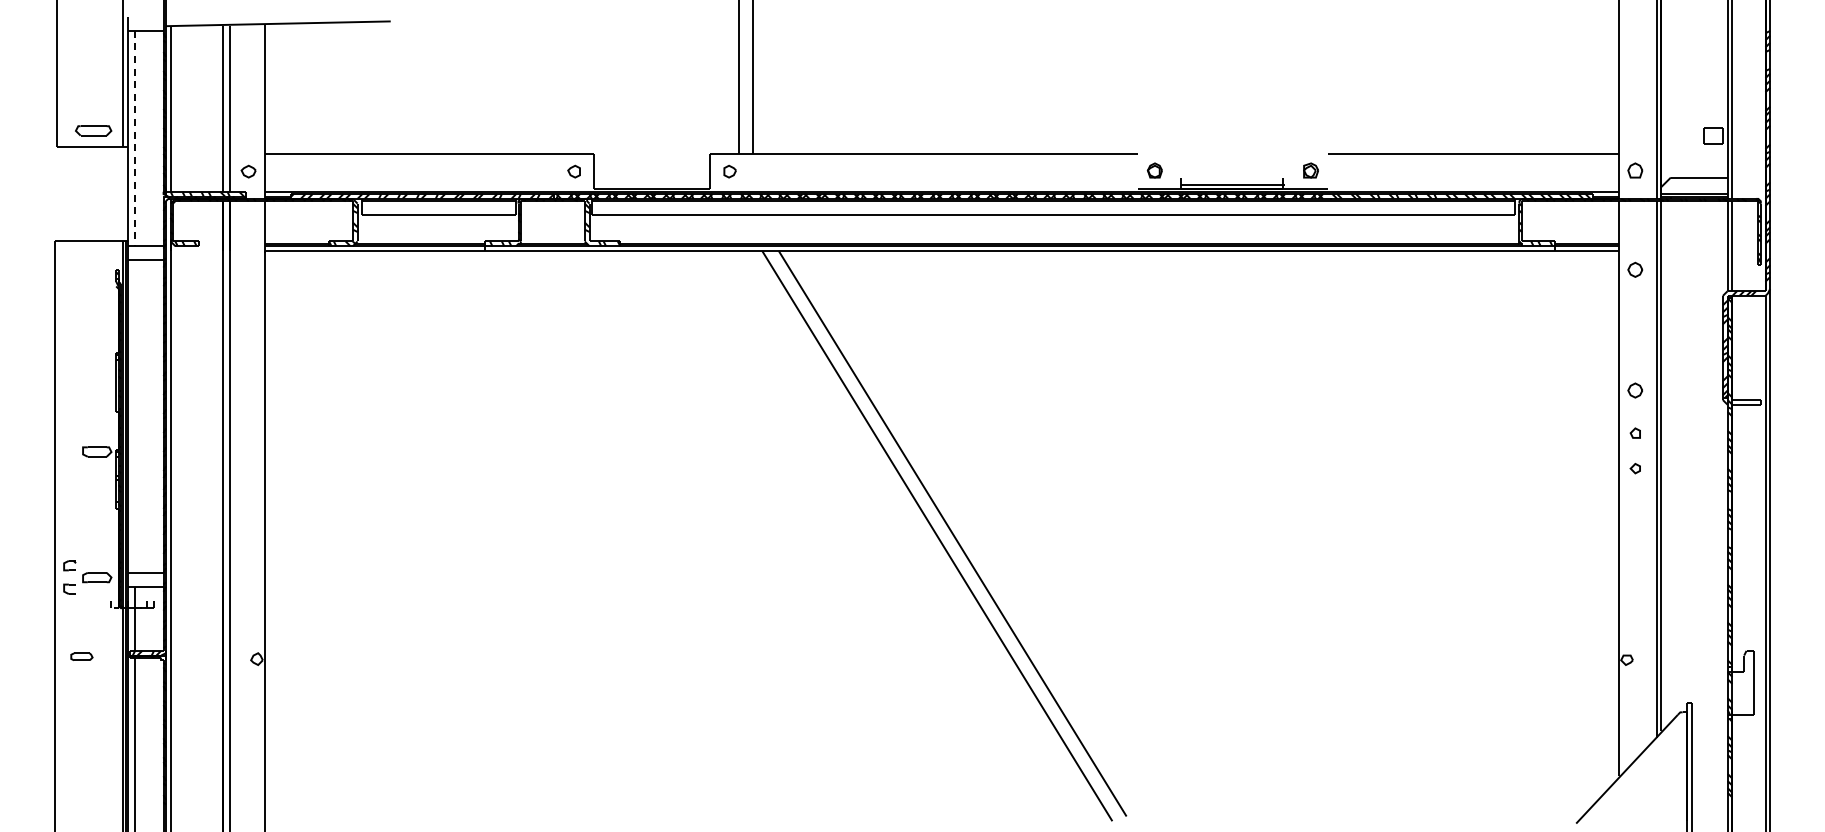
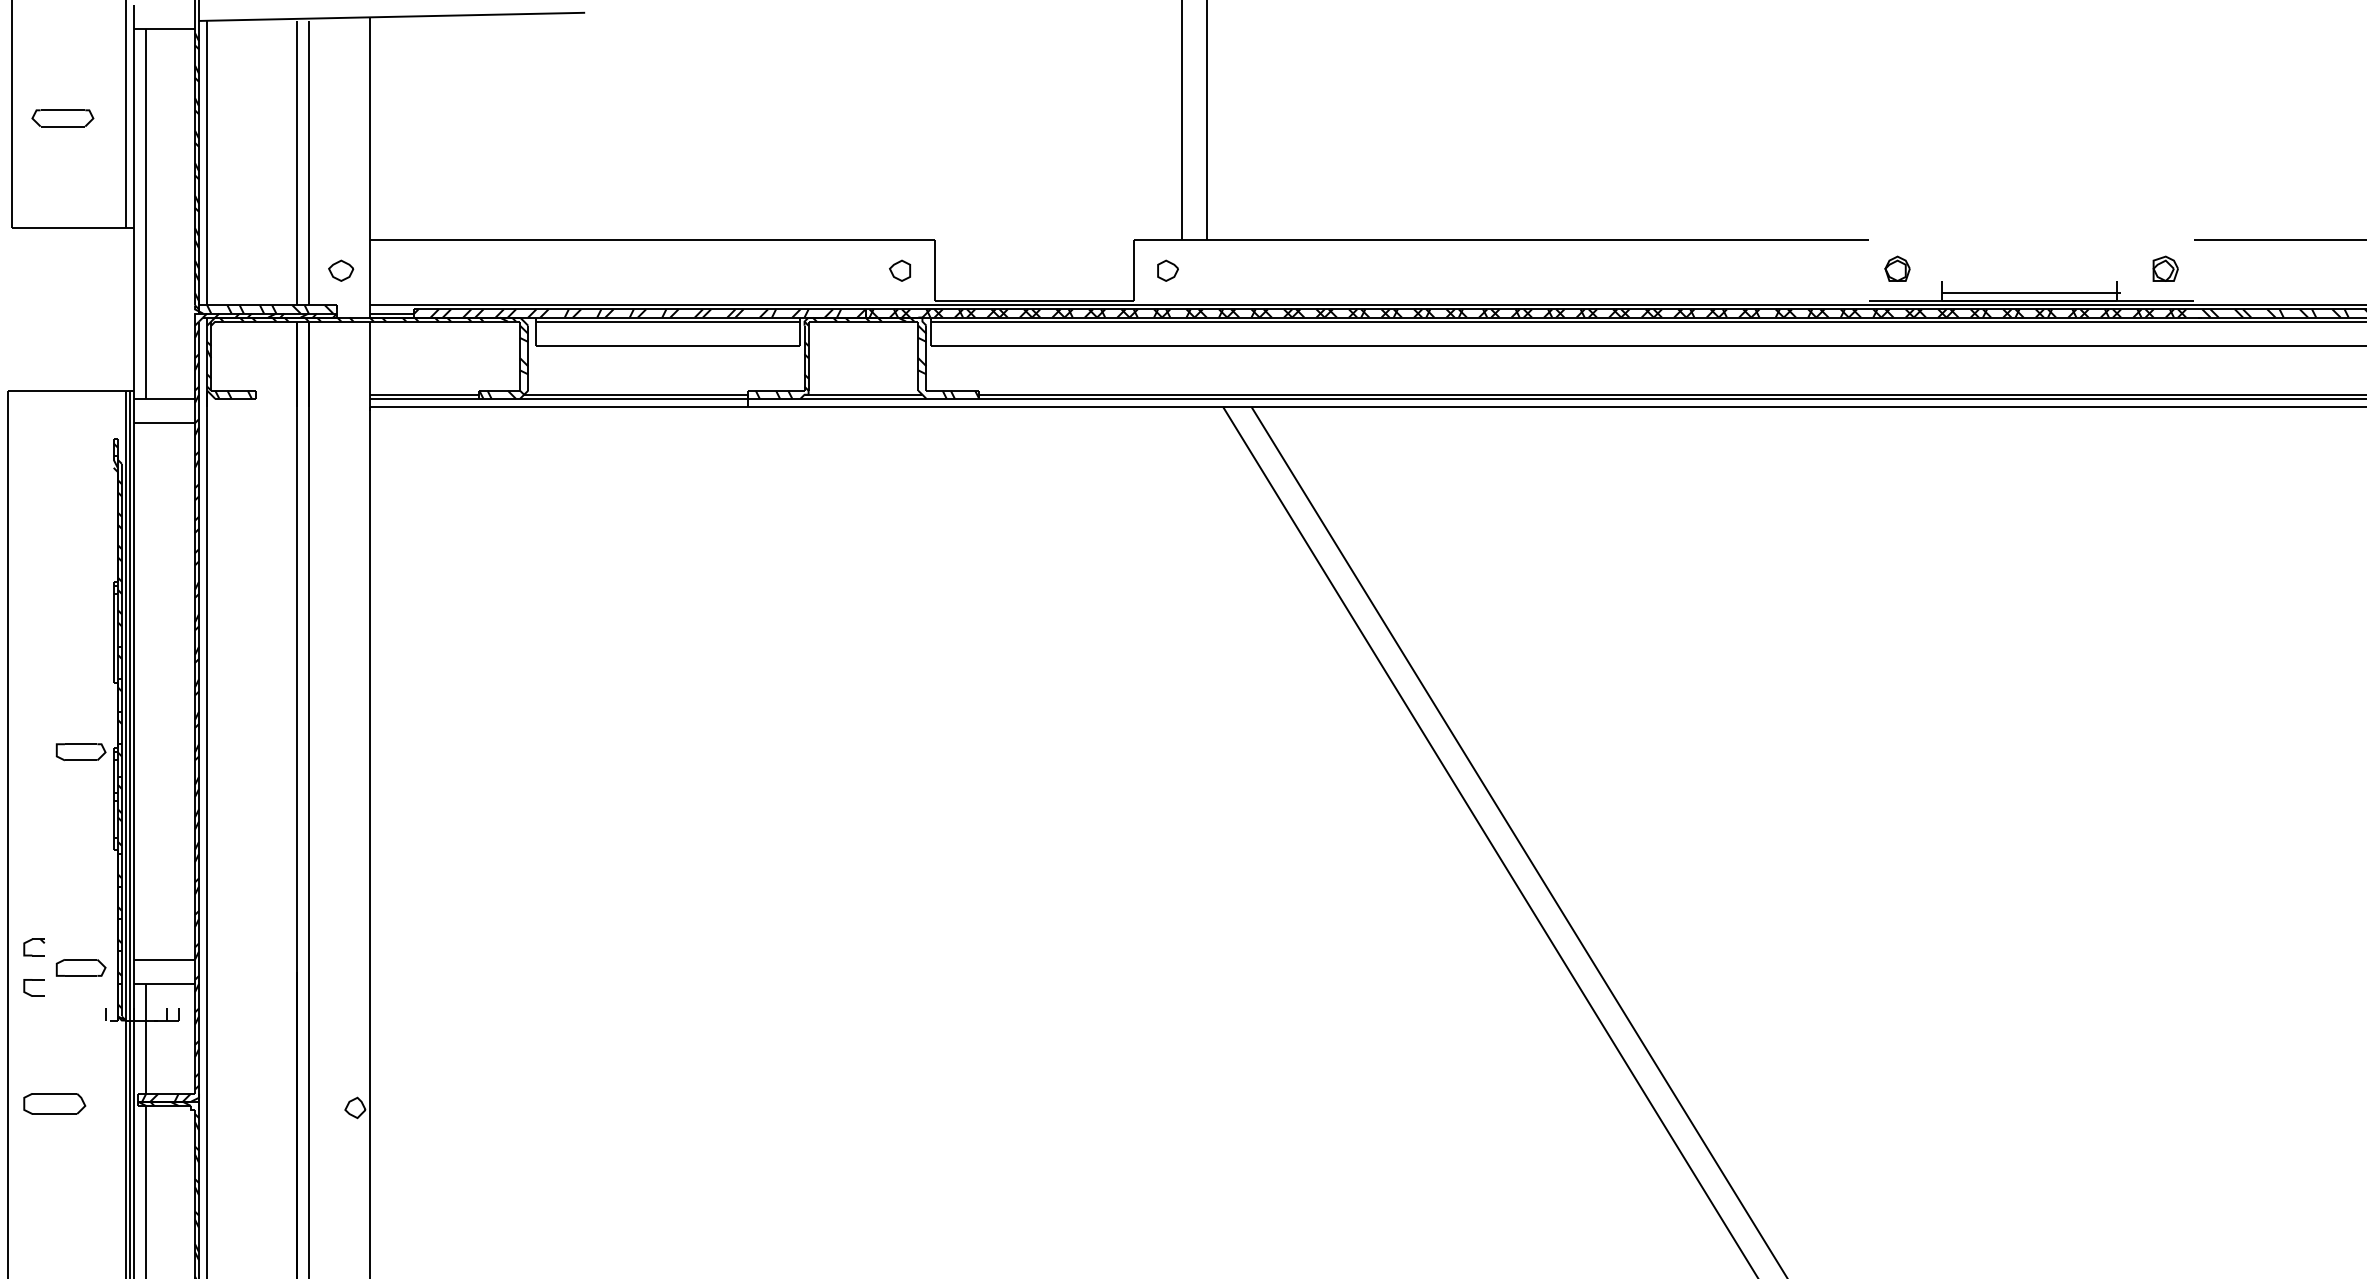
part: (93, 130) -> (62, 117), moved
line: (135, 138) -> (146, 213), dashed -> solid
part: (81, 656) -> (54, 1103), size x1.67

